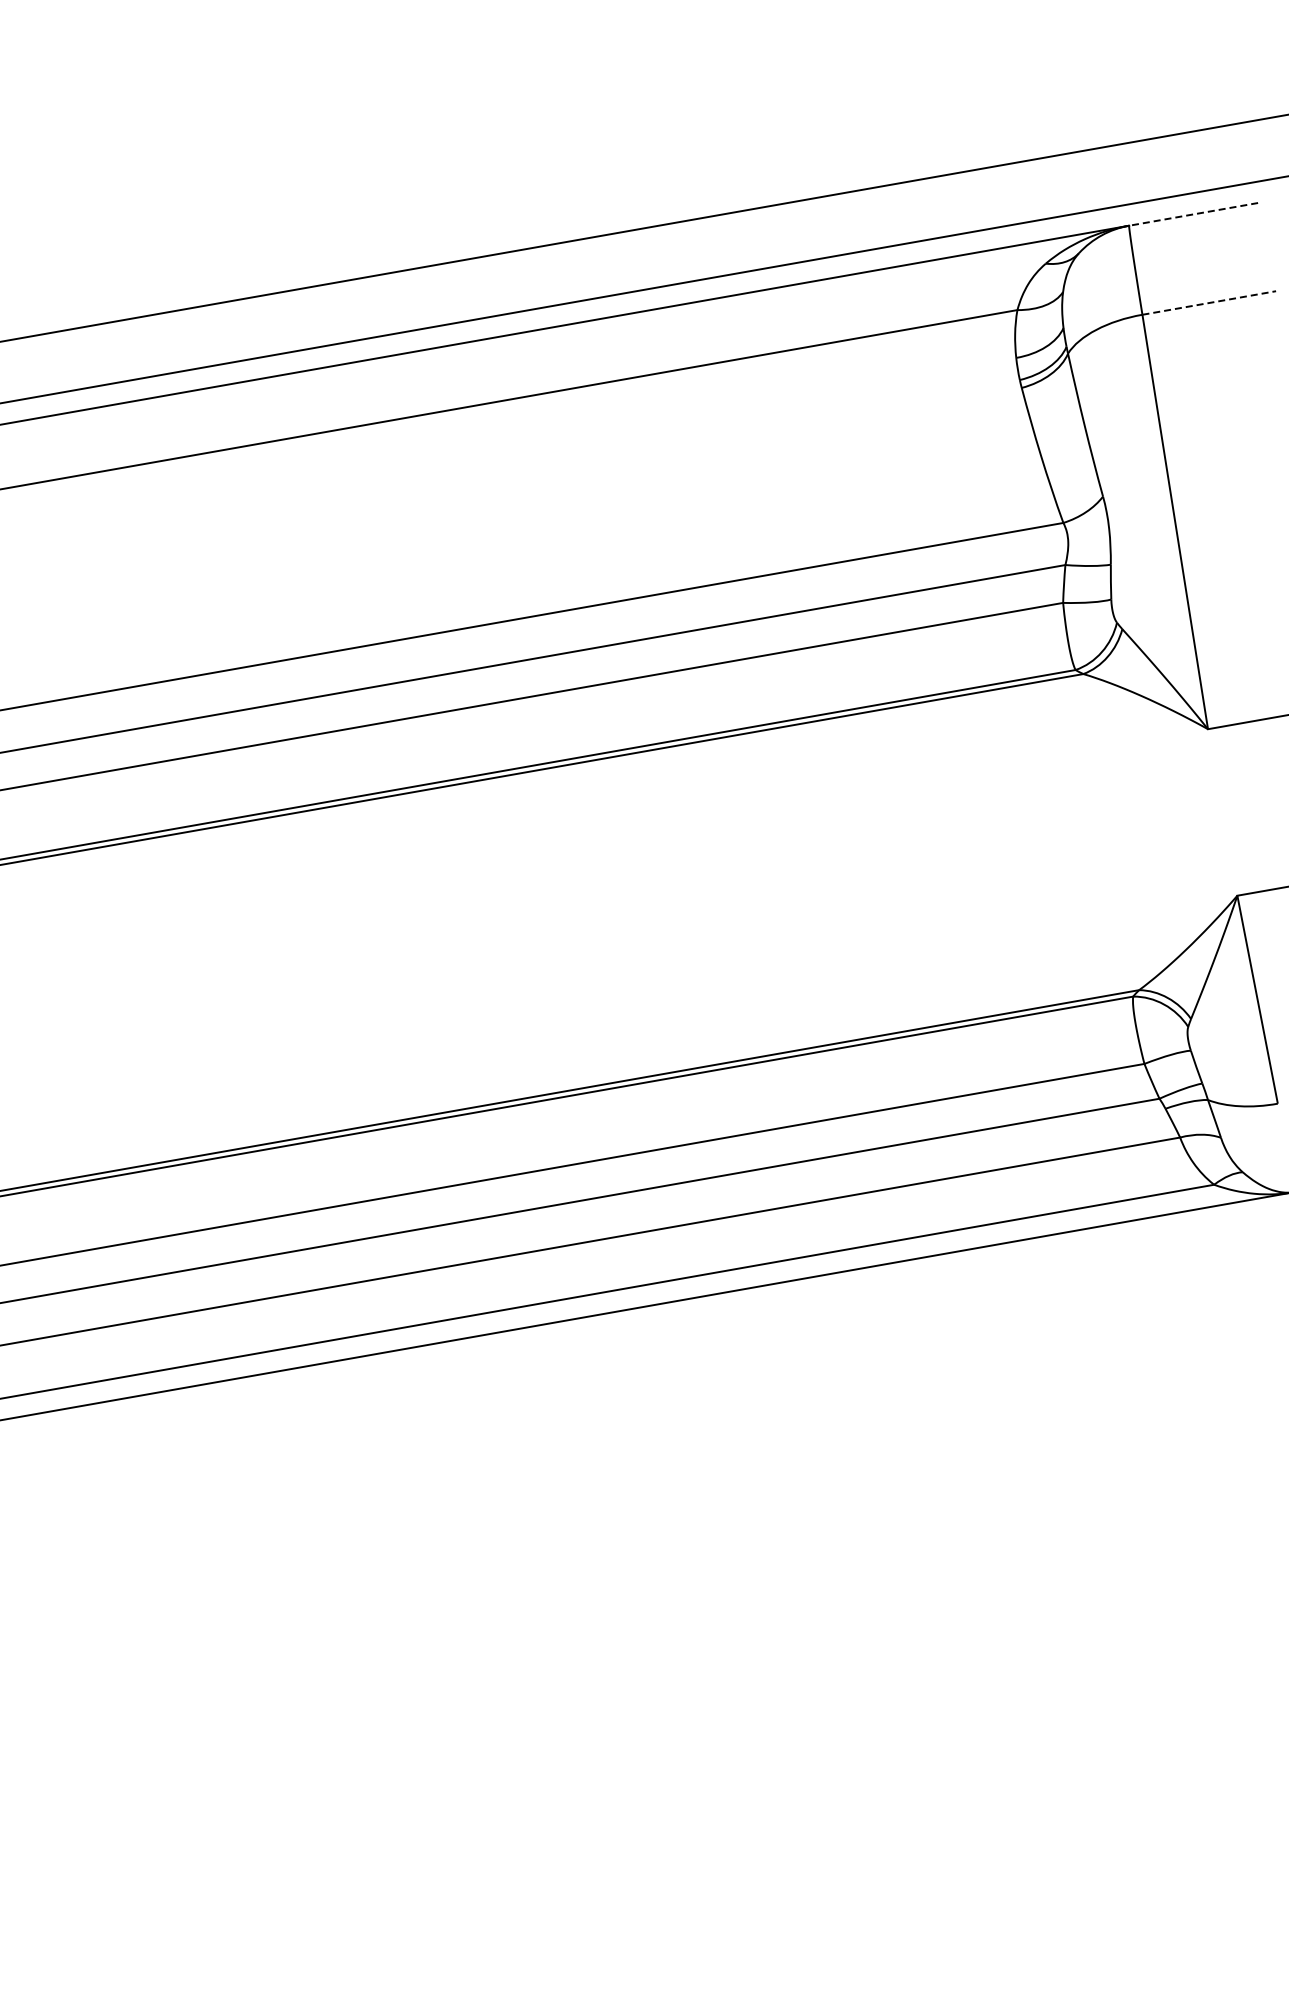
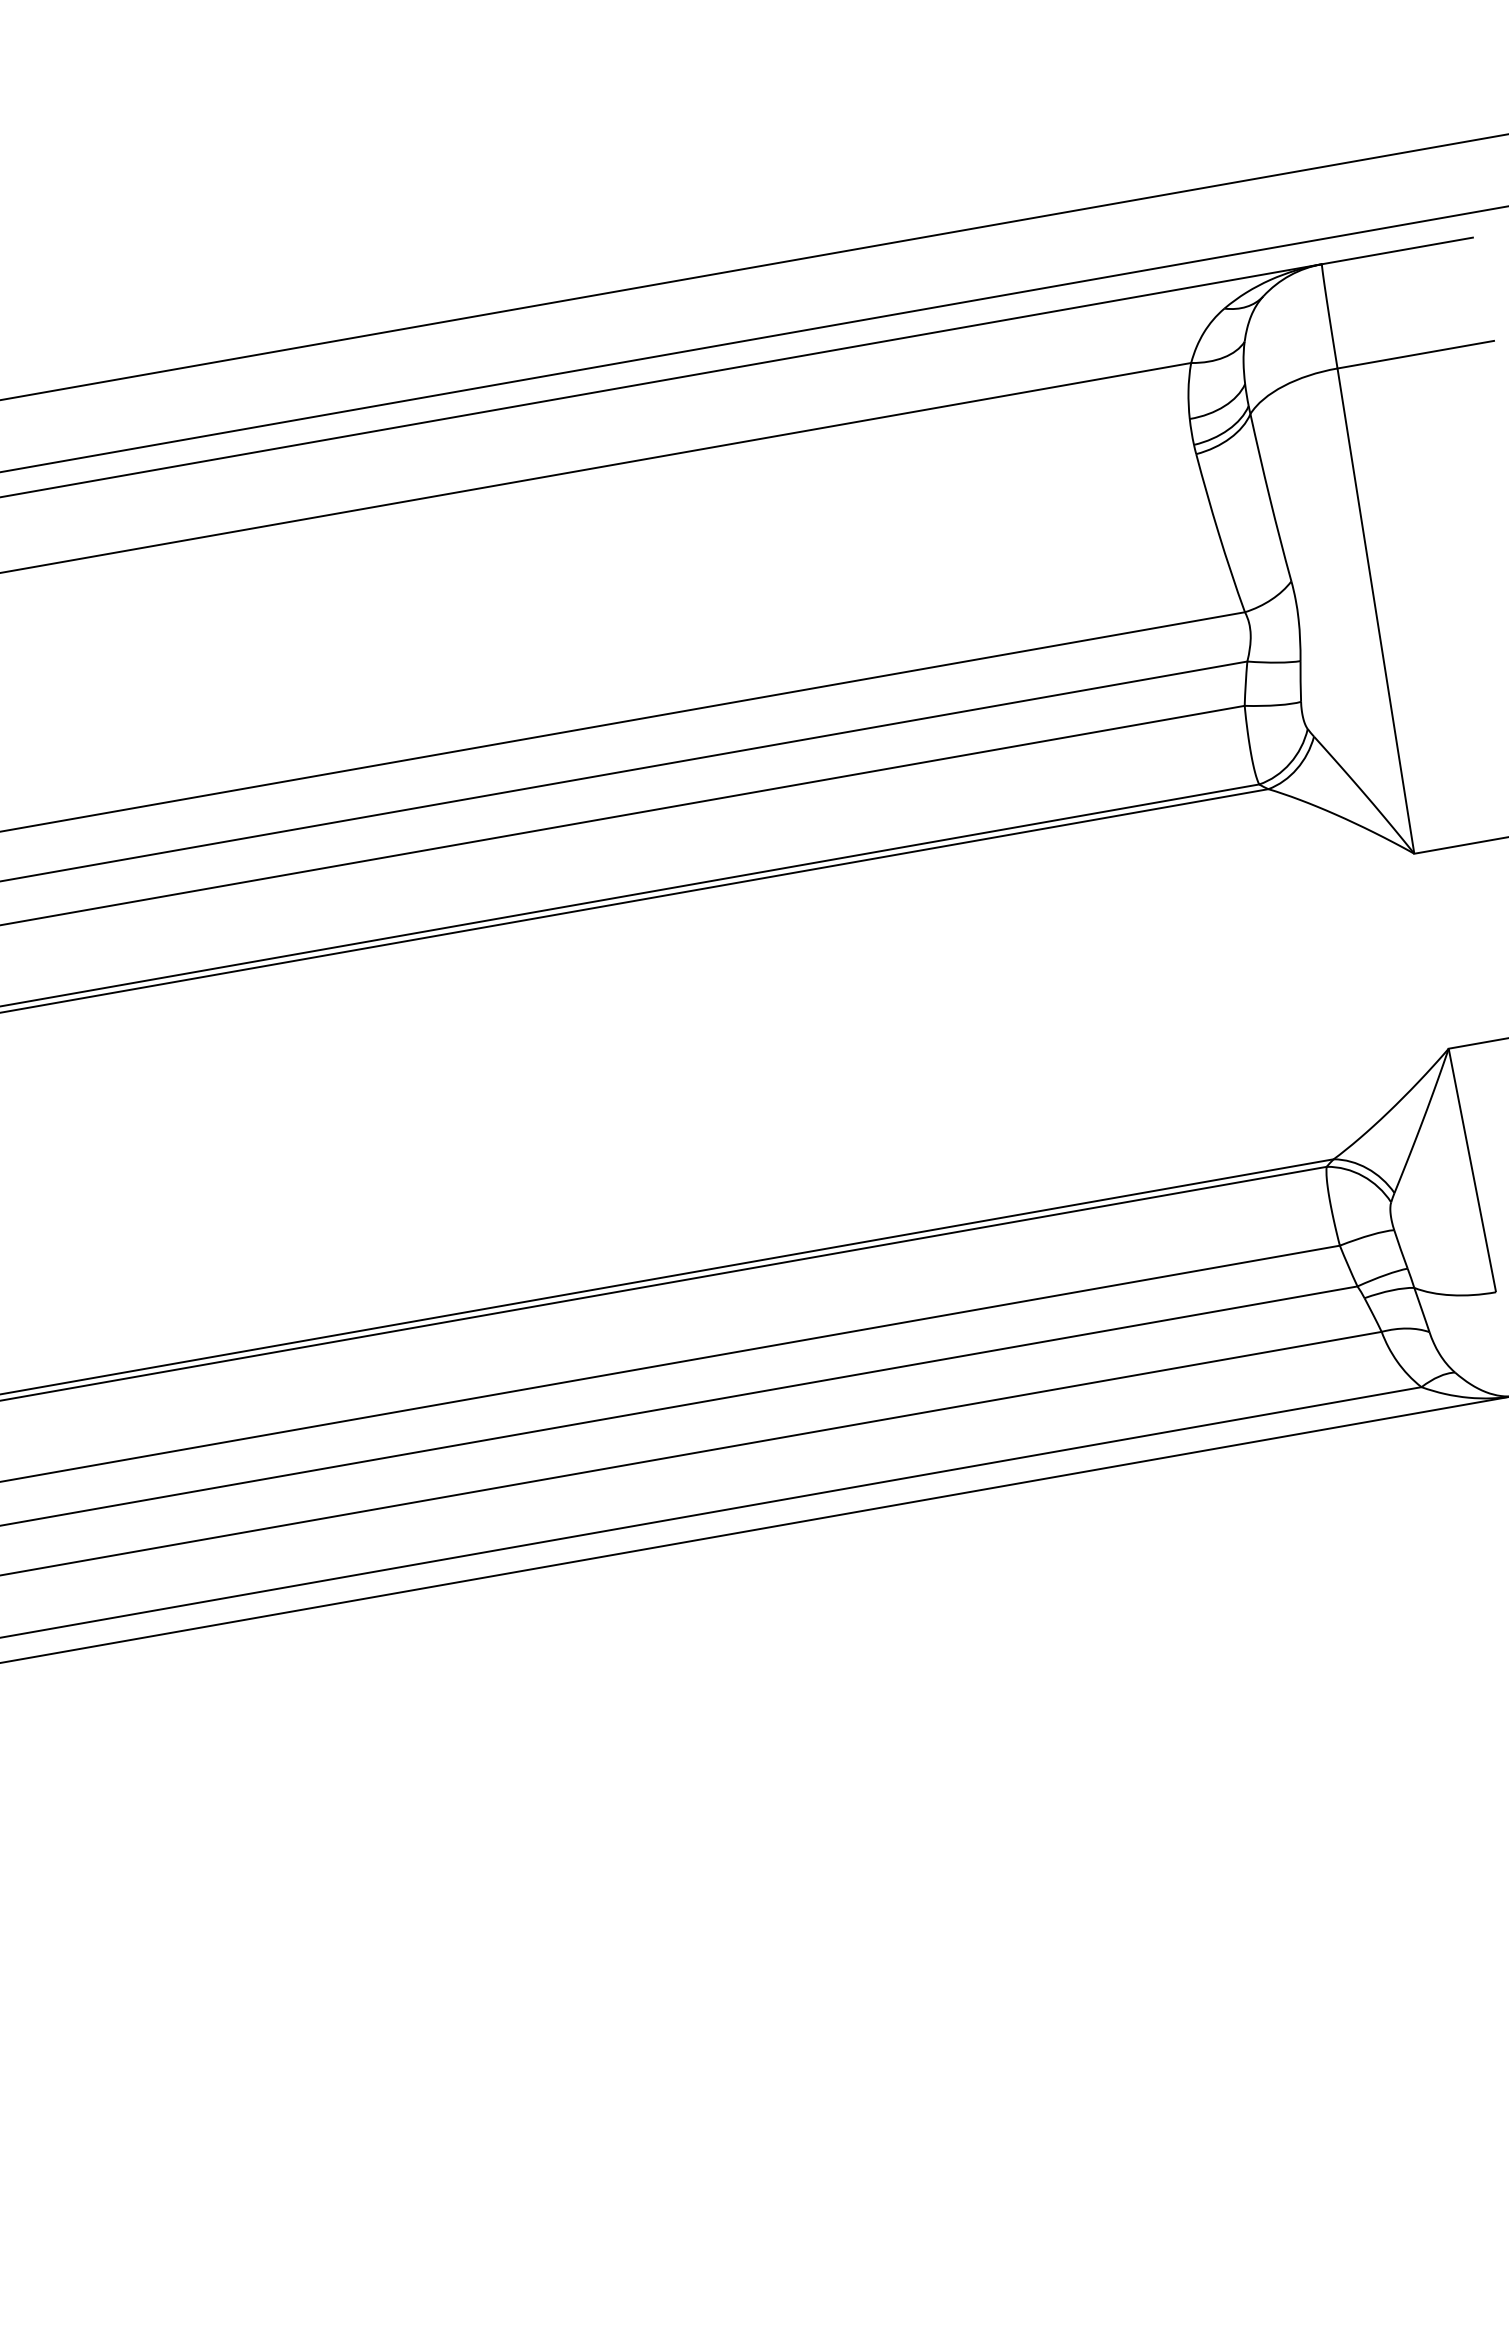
line: (1193, 214) -> (1397, 251), dashed -> solid
line: (1209, 303) -> (1416, 355), dashed -> solid

